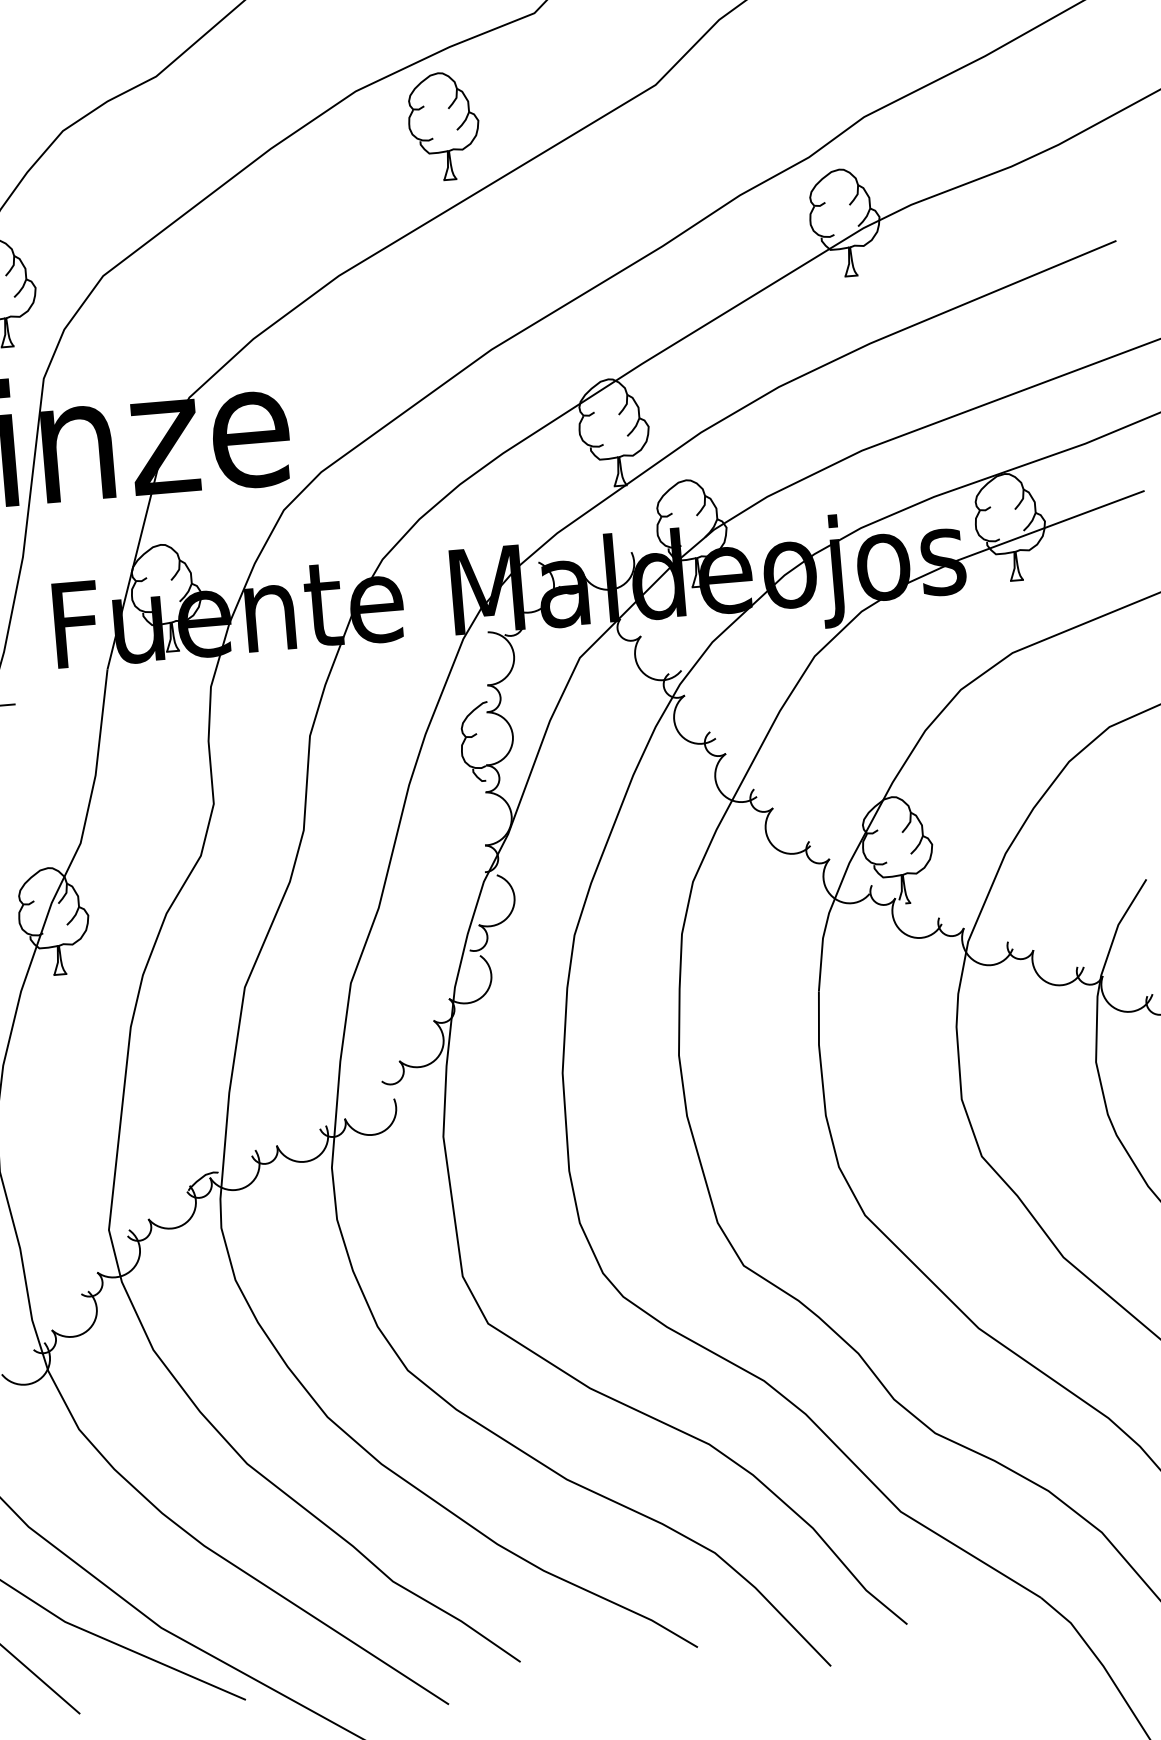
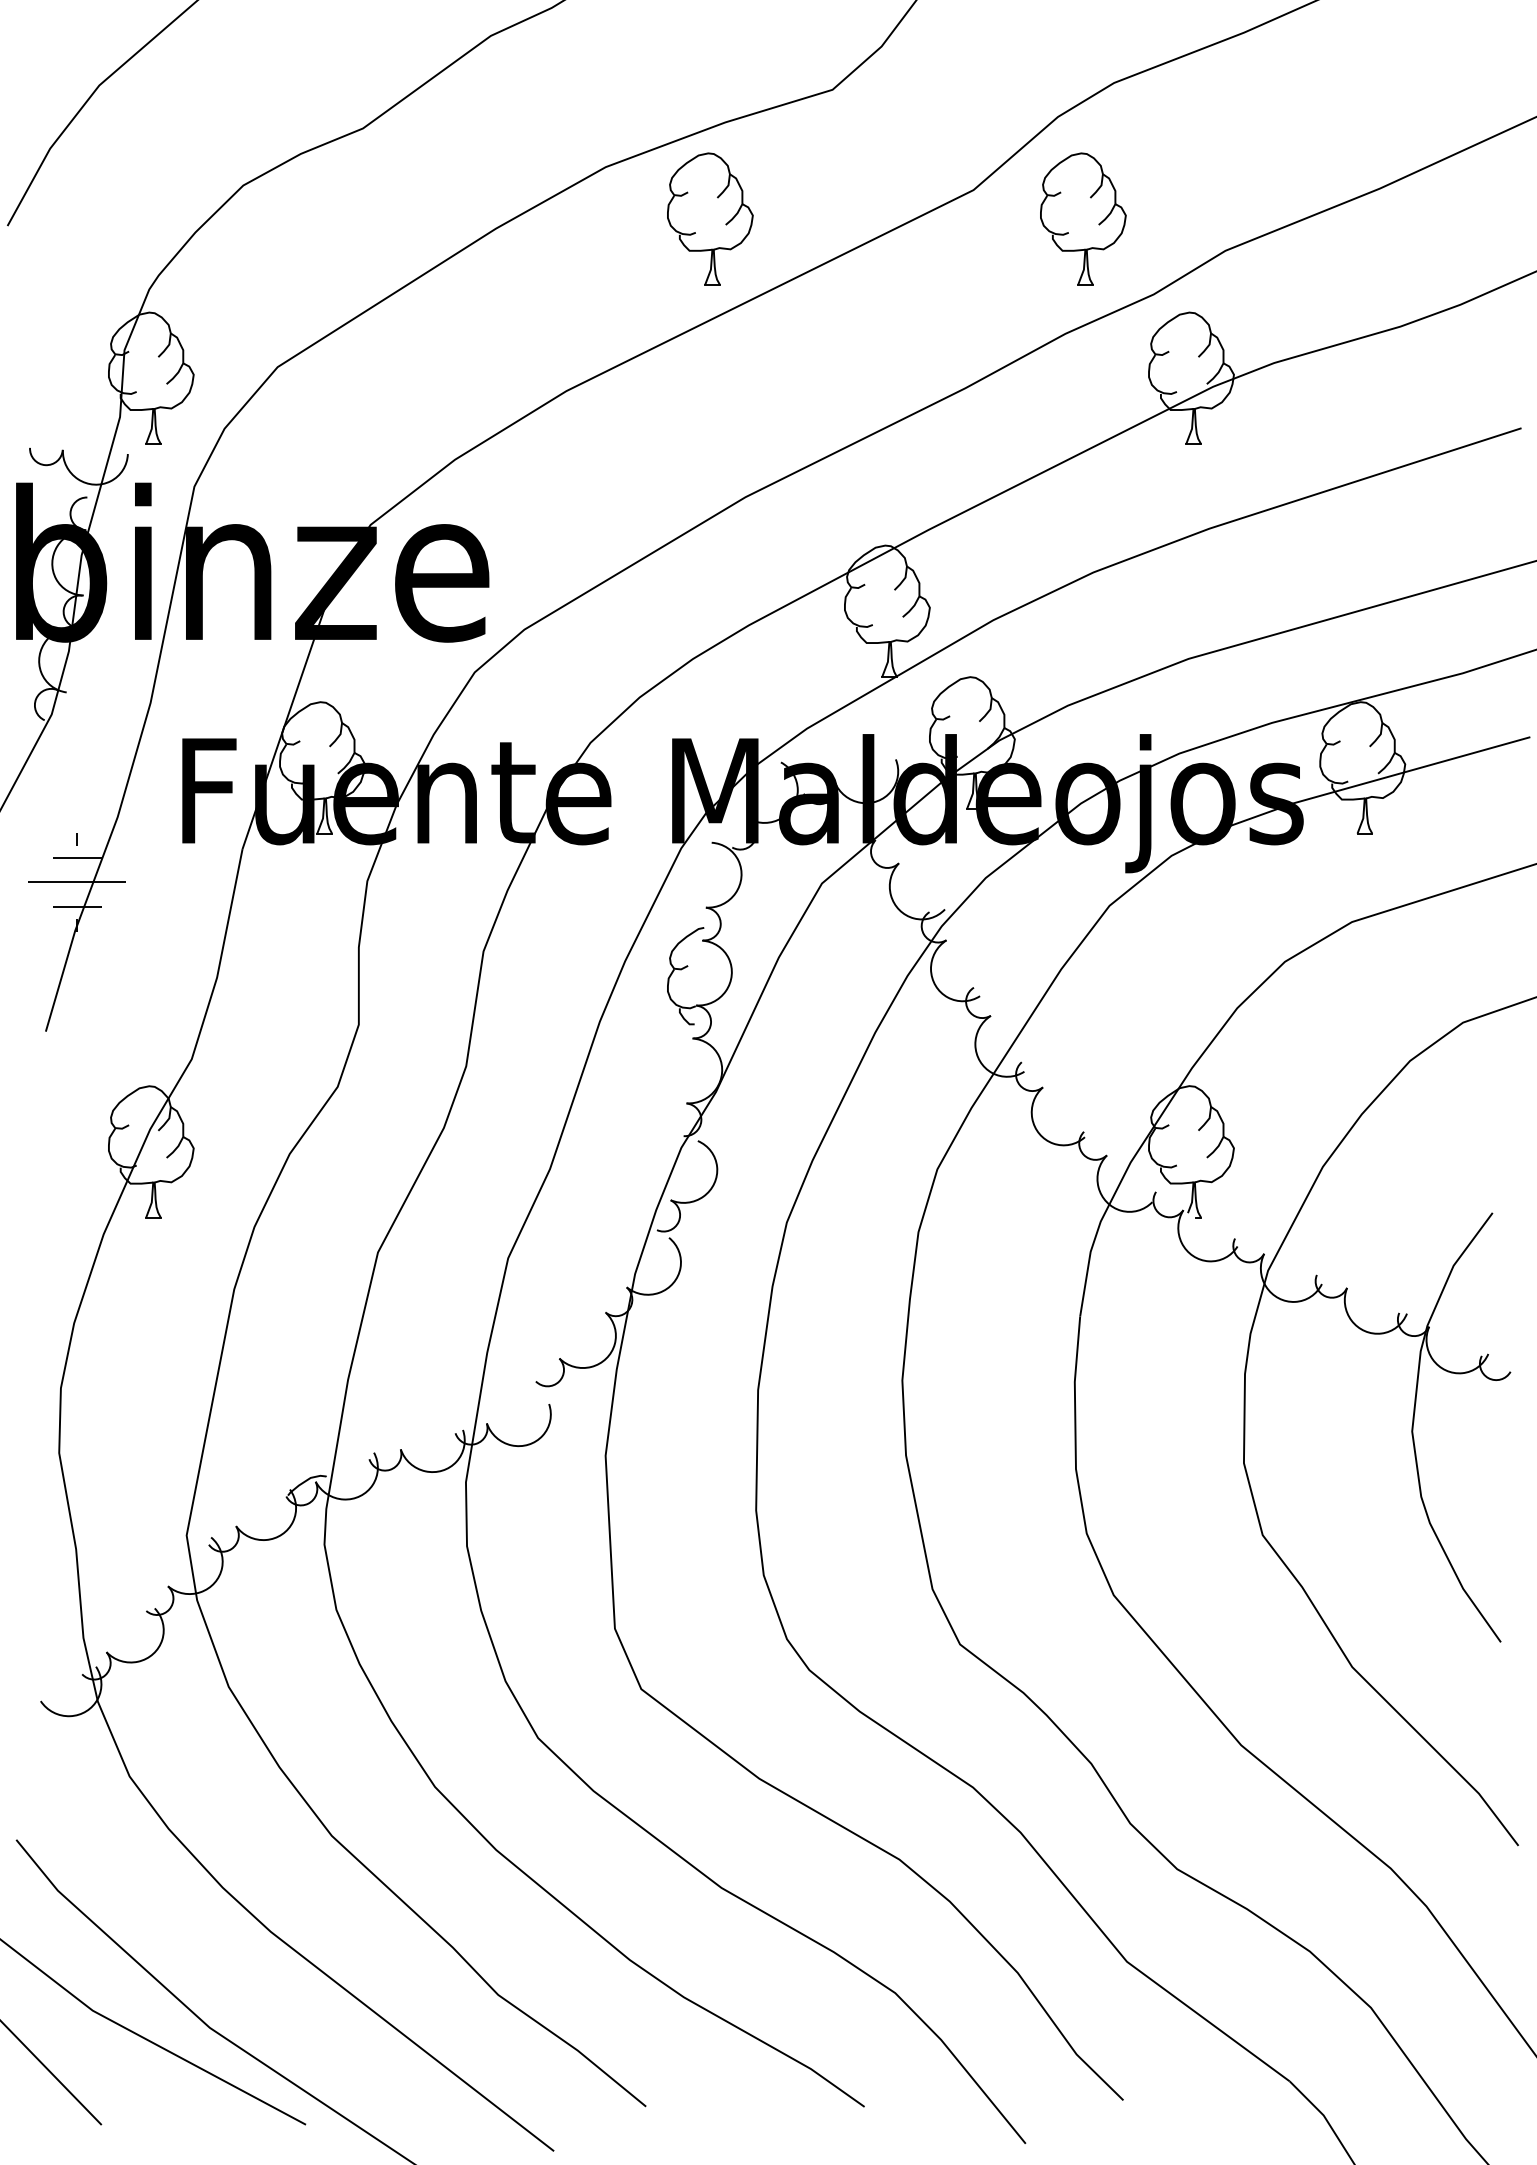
part: (746, 100) -> (1083, 218), added

